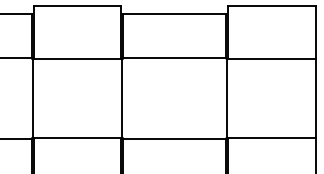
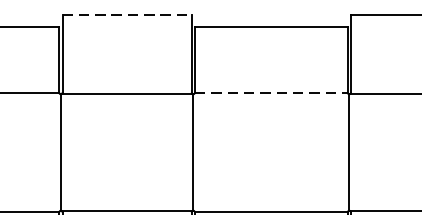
line: (77, 6) -> (127, 16), solid -> dashed
line: (175, 58) -> (272, 93), solid -> dashed

